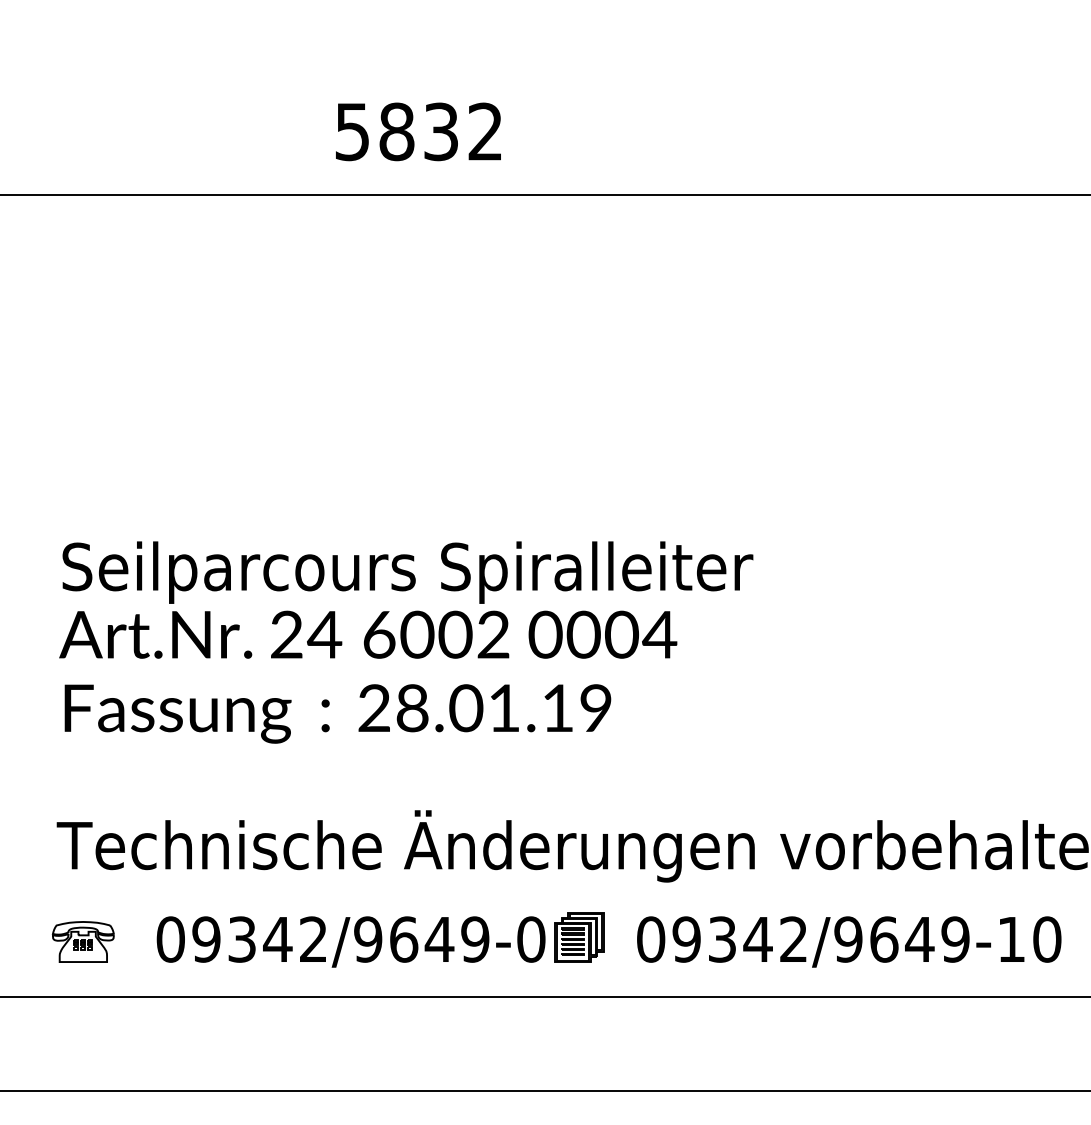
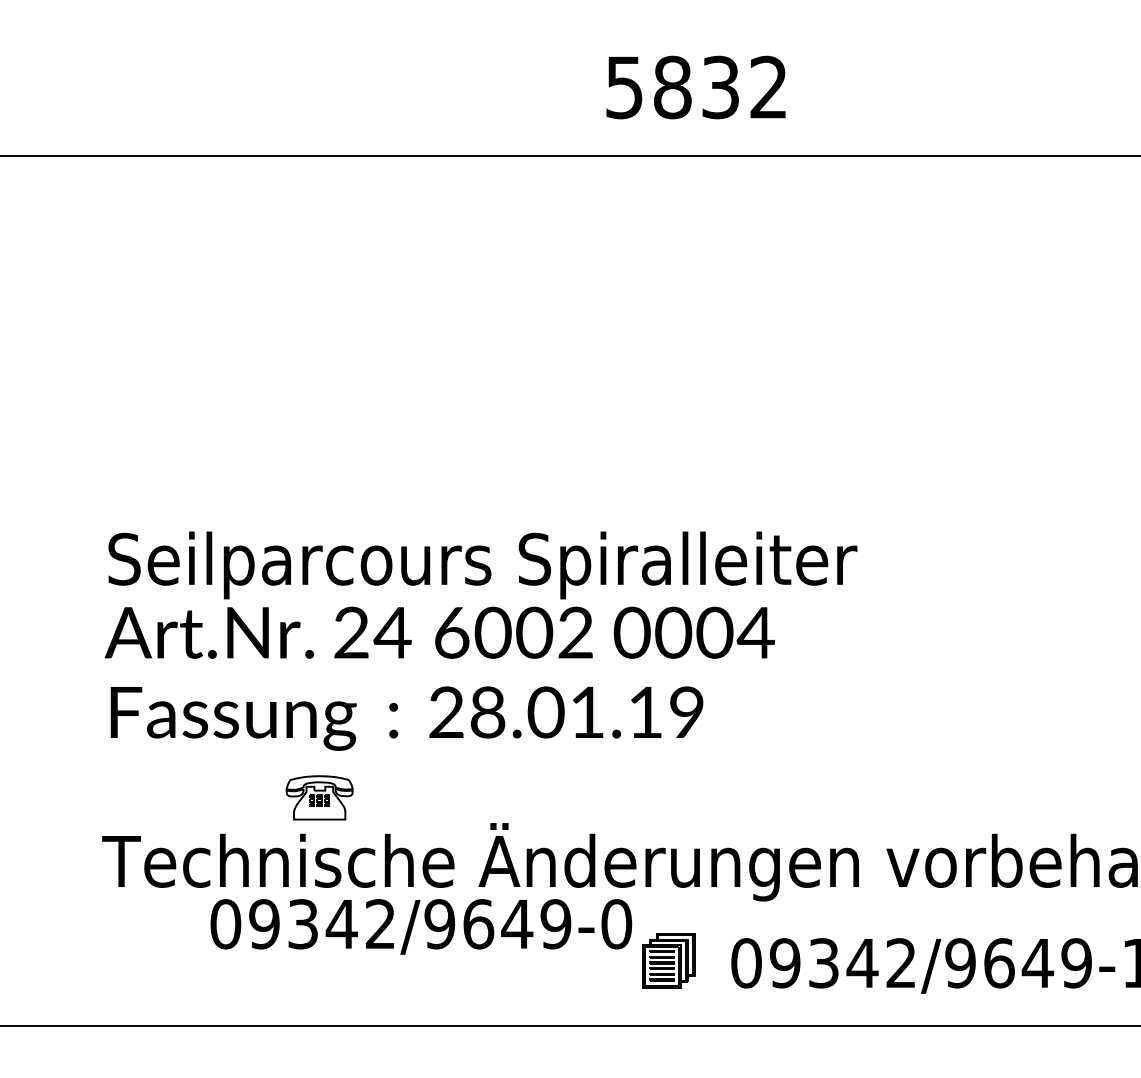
text: (418, 131) -> (696, 87), moved
part: (82, 941) -> (318, 797), moved
text: (350, 941) -> (420, 926), moved

